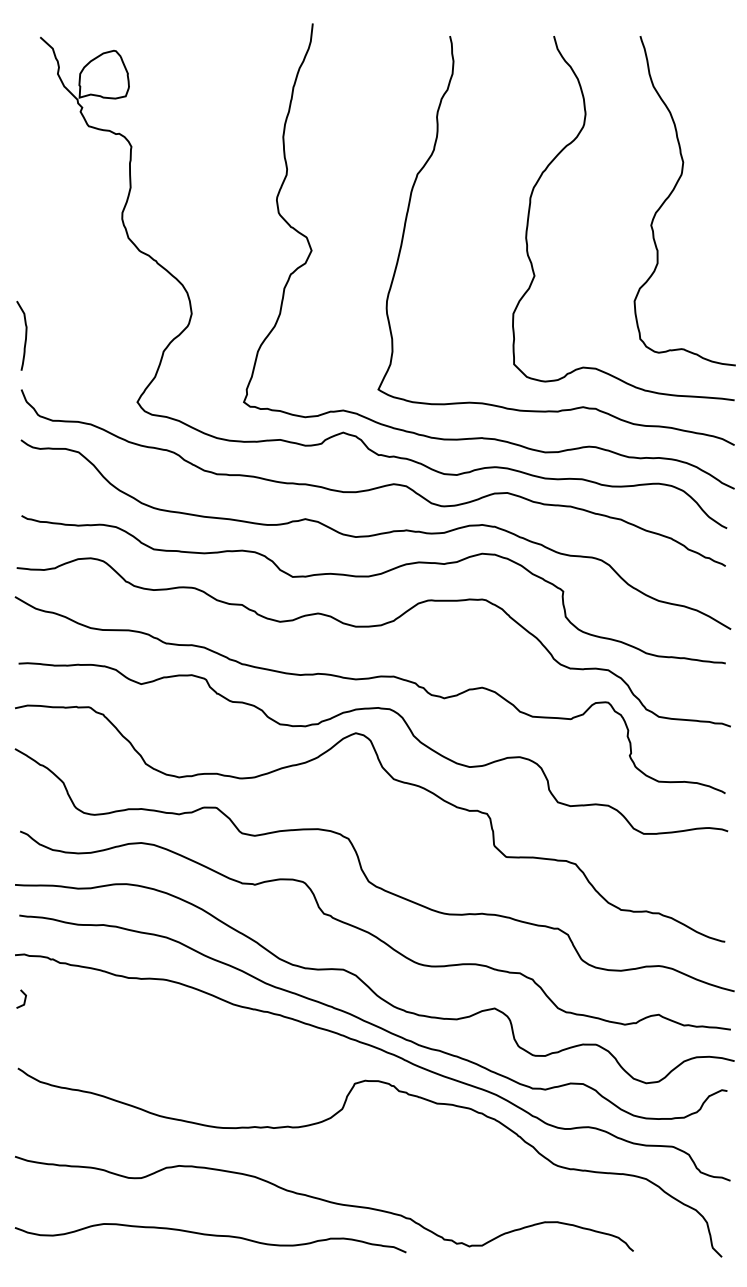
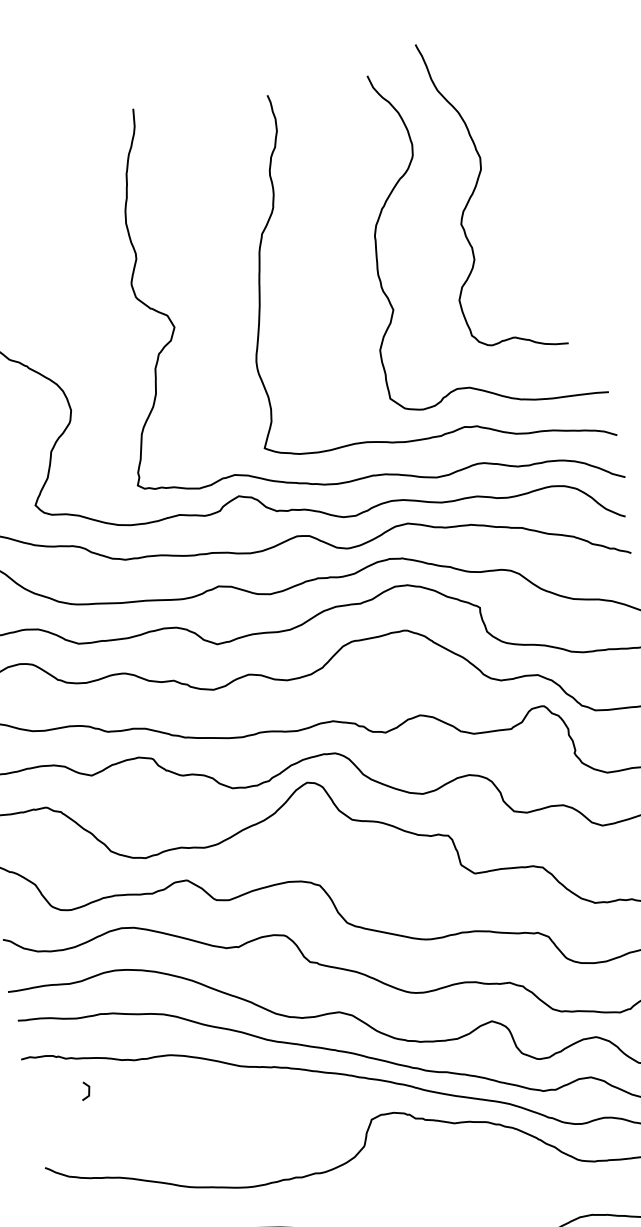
curve: (671, 194) -> (474, 190), moved
line: (24, 998) -> (88, 1089), moved

